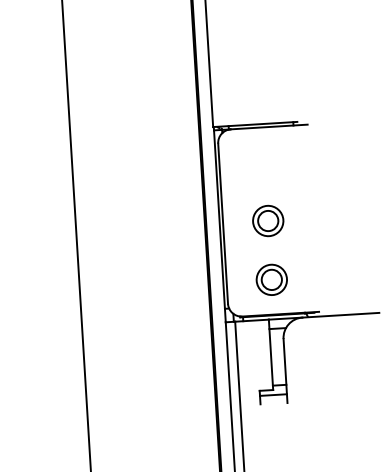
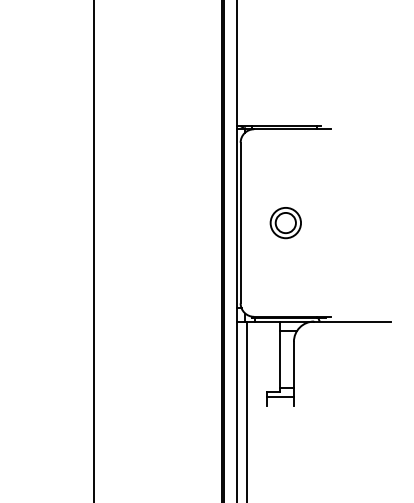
part: (271, 280) -> (285, 282), removed

